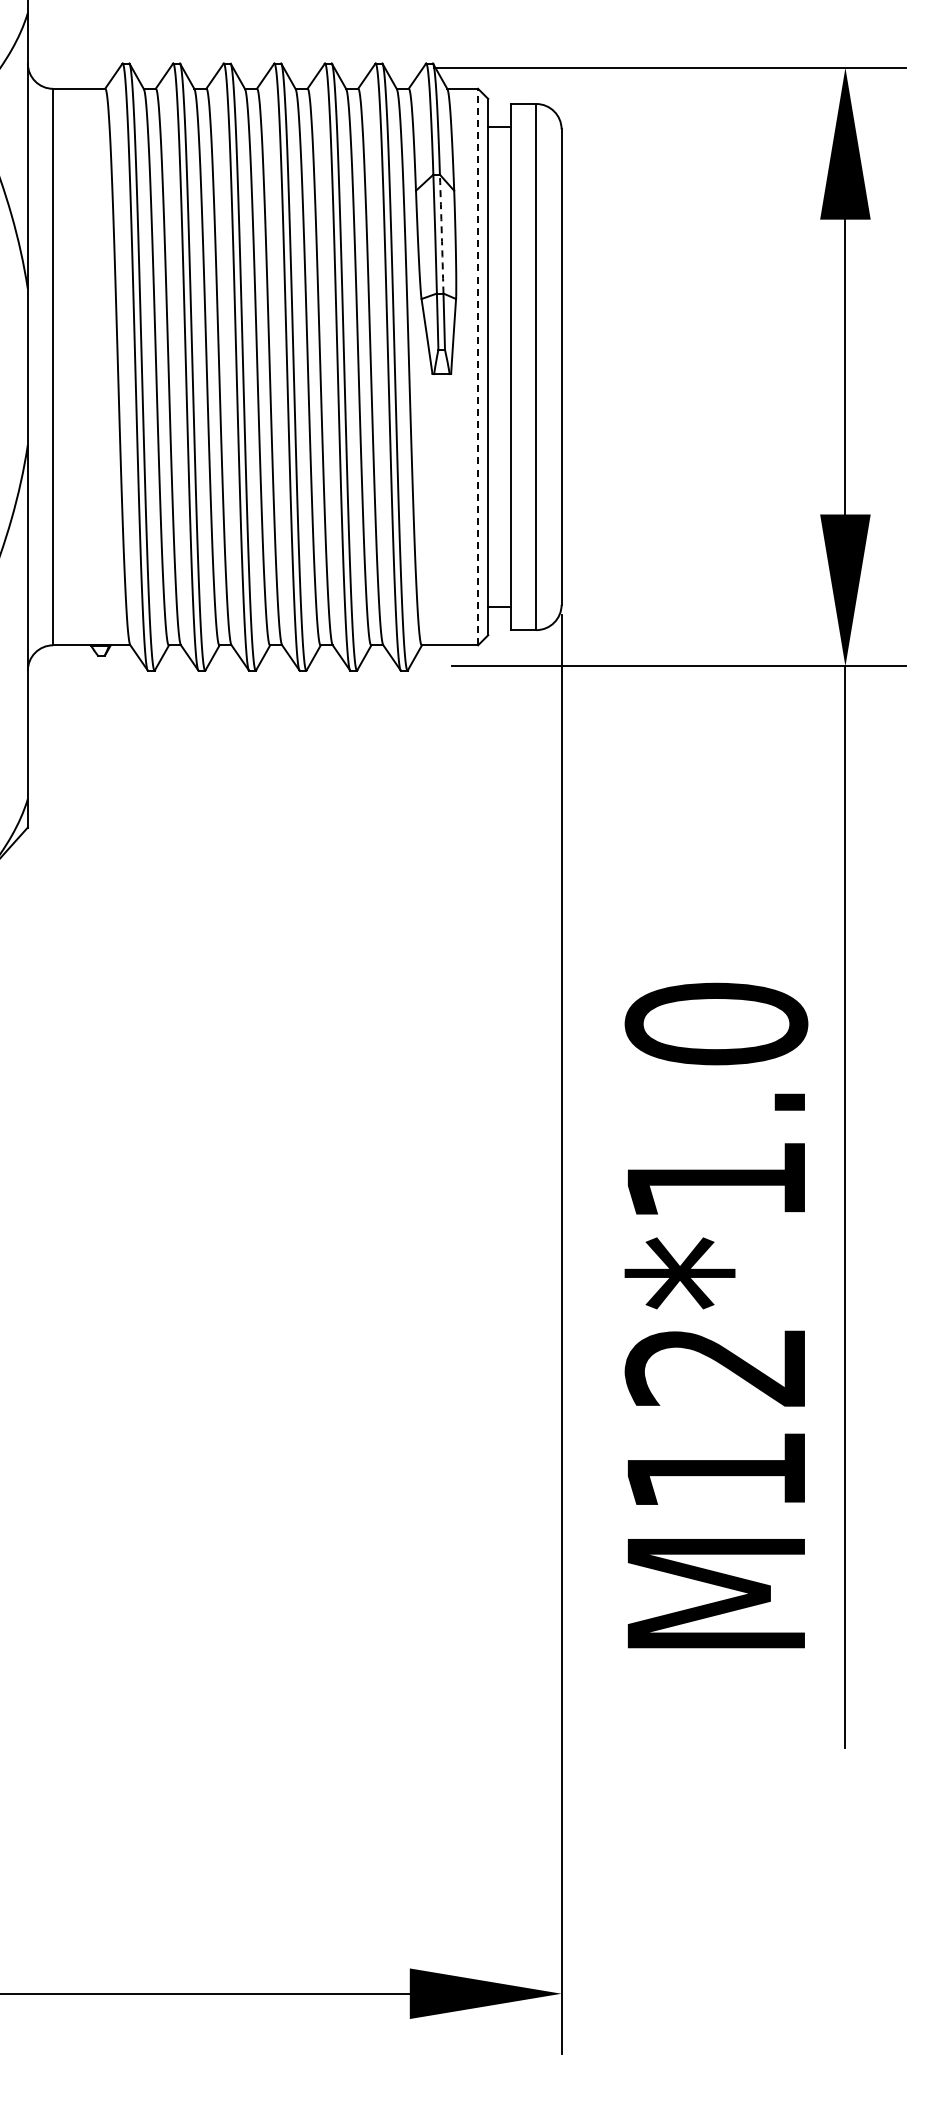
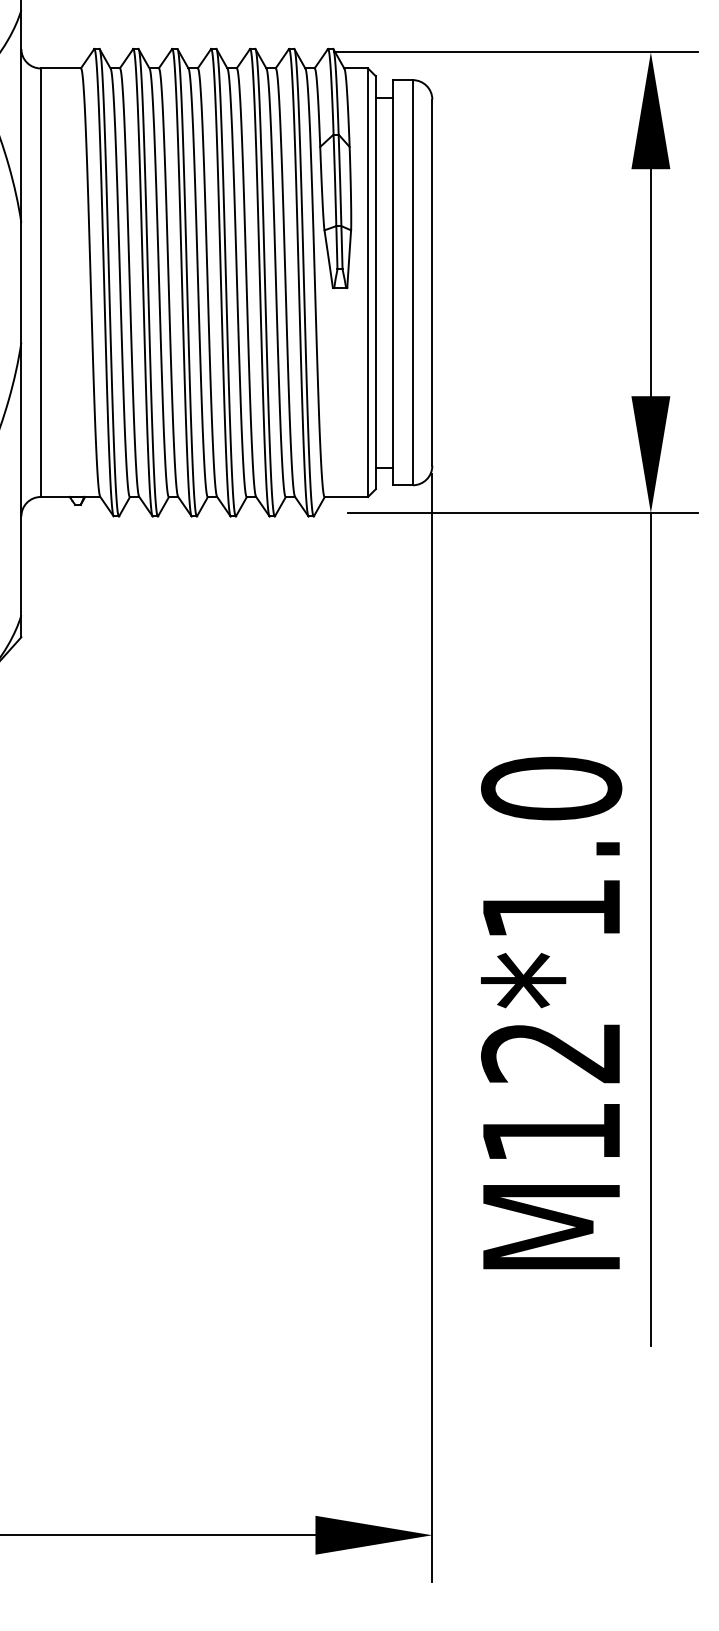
arc: (441, 234) -> (339, 180), dashed -> solid
line: (478, 366) -> (368, 282), dashed -> solid

